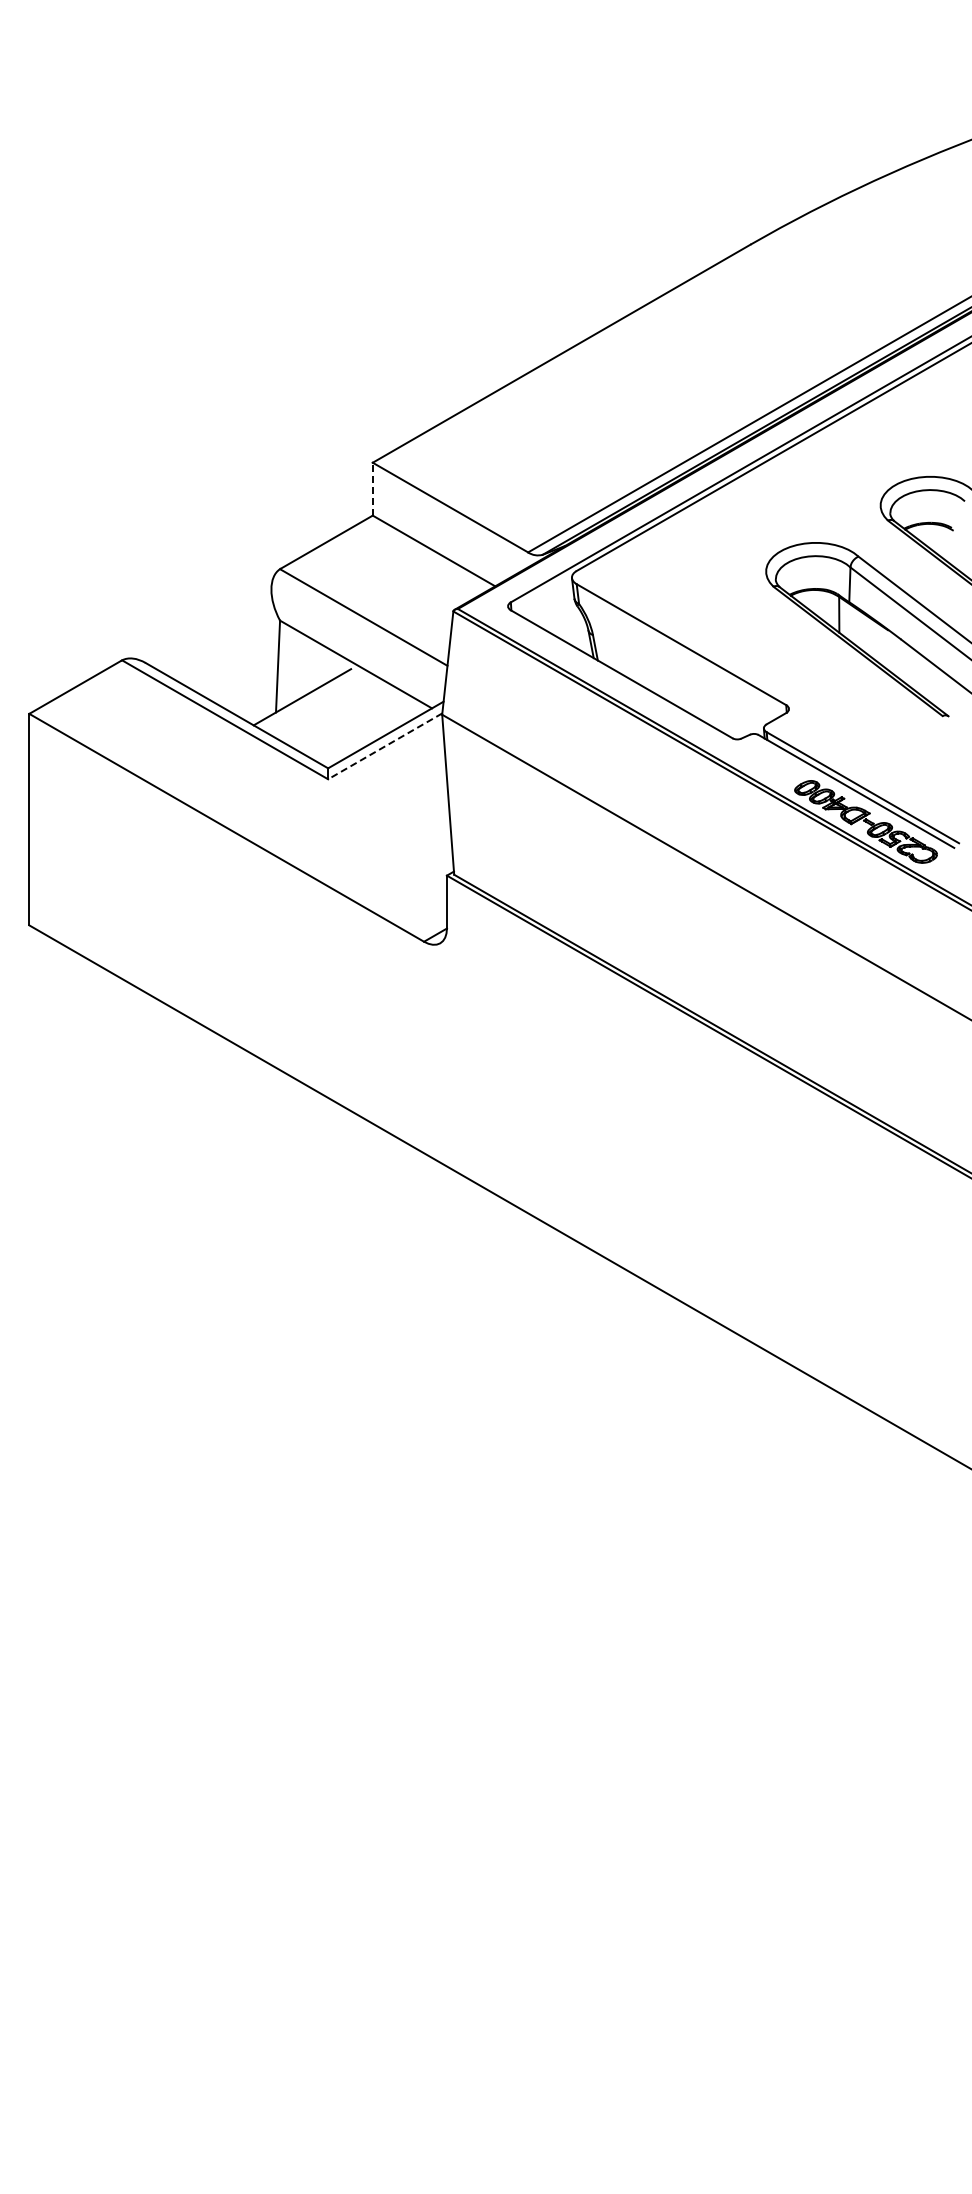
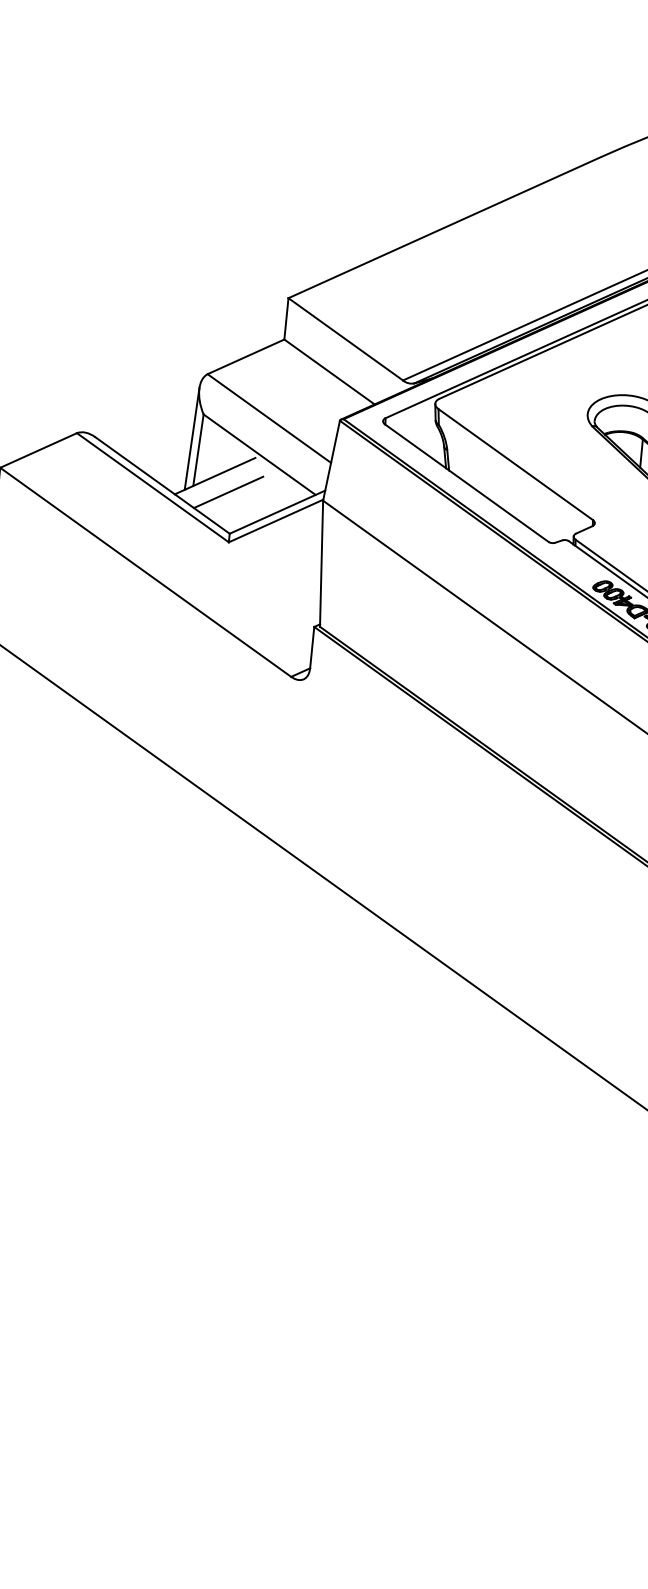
line: (372, 488) -> (286, 318), dashed -> solid
line: (268, 652) -> (192, 438), added
line: (321, 715) -> (228, 491), added
line: (385, 746) -> (276, 521), dashed -> solid

